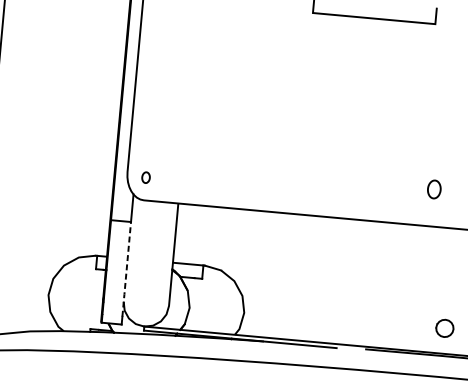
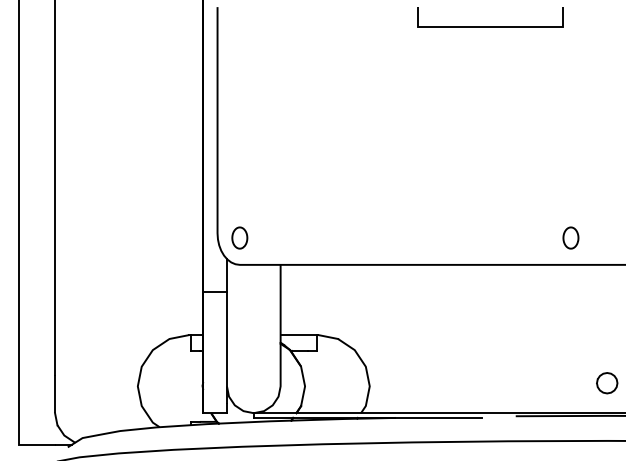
part: (145, 177) -> (239, 237), size x1.67
part: (433, 188) -> (570, 237), moved
line: (126, 269) -> (226, 348), dashed -> solid

